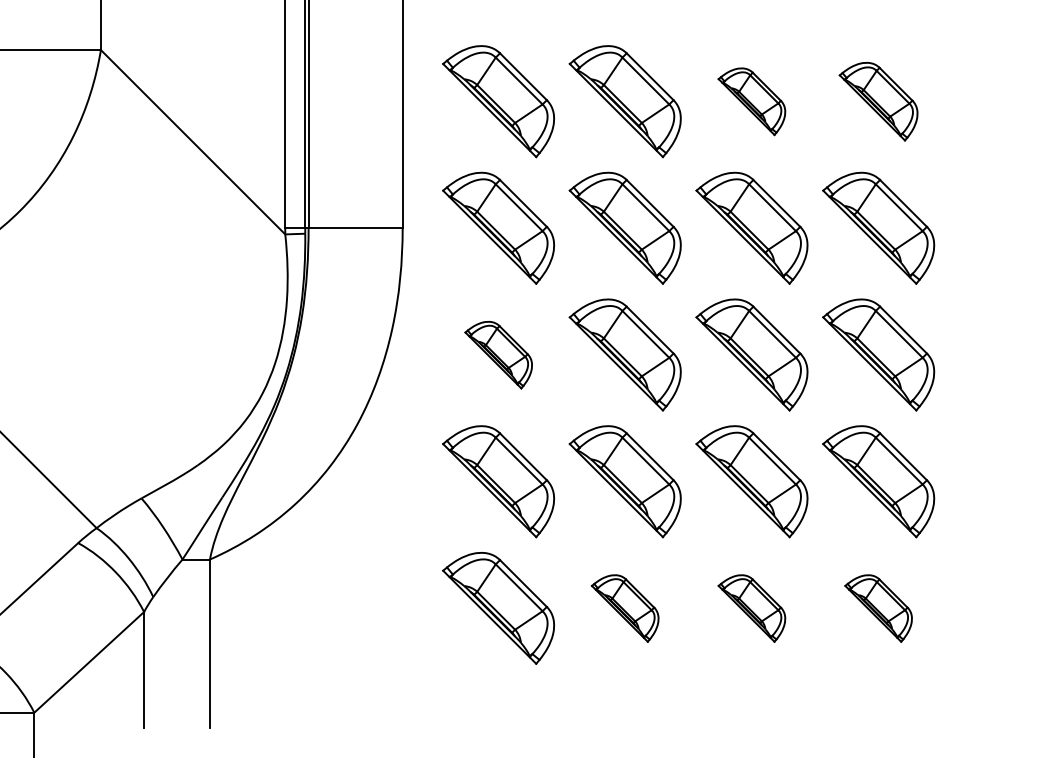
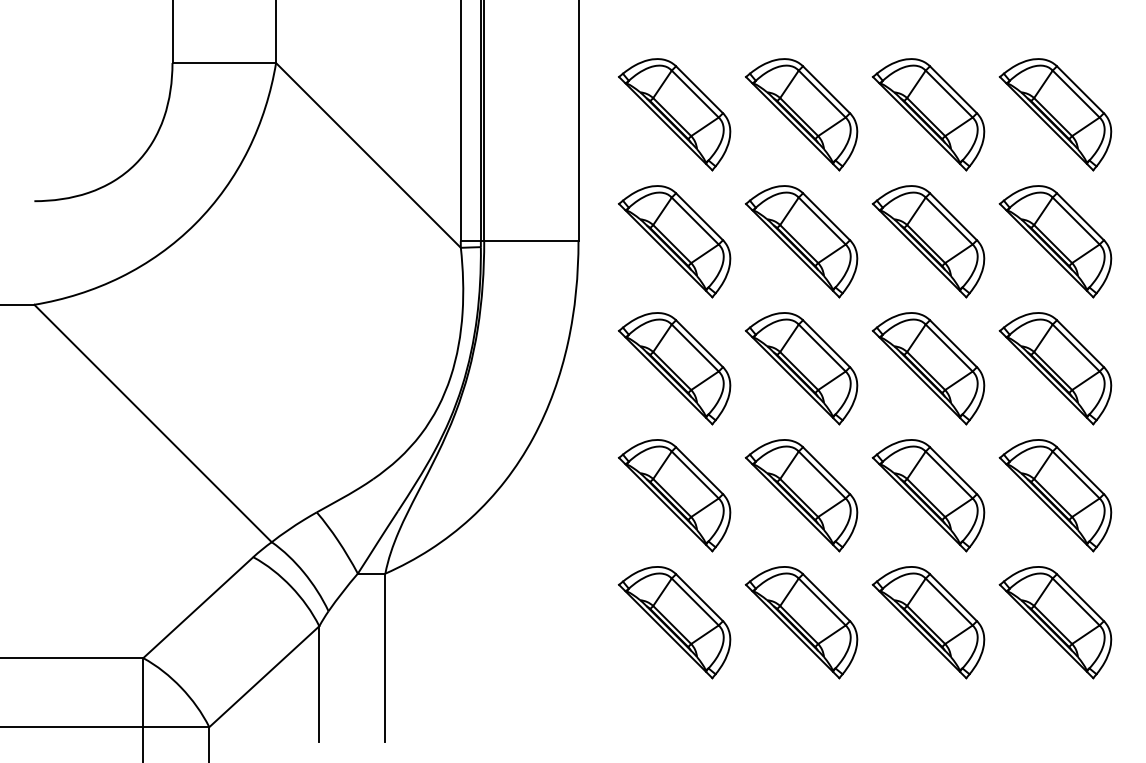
part: (751, 101) -> (928, 114), size x1.67
part: (878, 101) -> (1055, 114), size x1.43
part: (498, 354) -> (674, 368), size x1.67
part: (625, 608) -> (801, 622), size x1.67
part: (751, 608) -> (928, 622), size x1.67
part: (878, 608) -> (1055, 622), size x1.67

